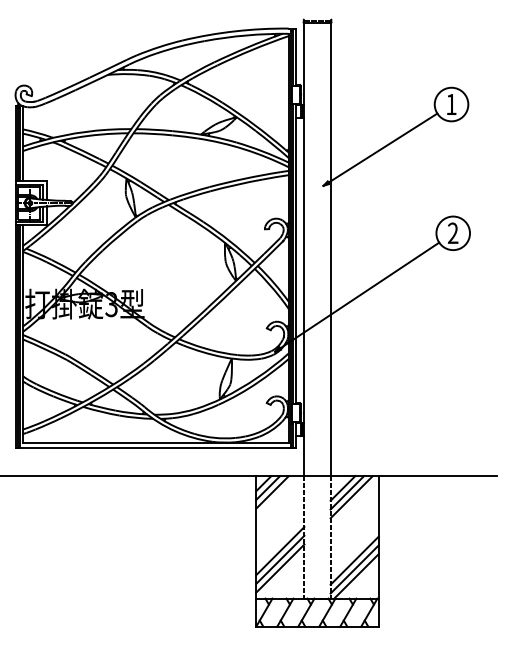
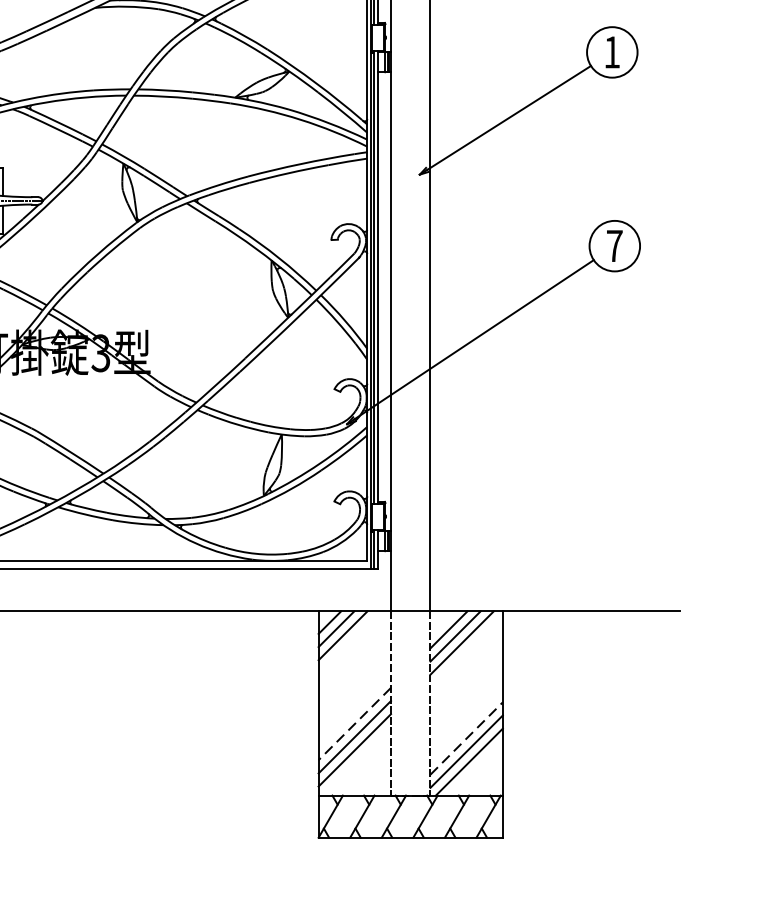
text: (453, 232) -> (615, 244), 2 -> 7
line: (280, 551) -> (355, 724), solid -> dashed
line: (355, 560) -> (467, 738), solid -> dashed

